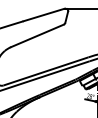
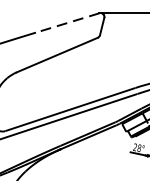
line: (44, 14) -> (68, 22), solid -> dashed

